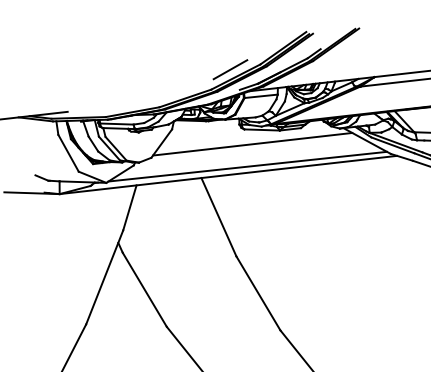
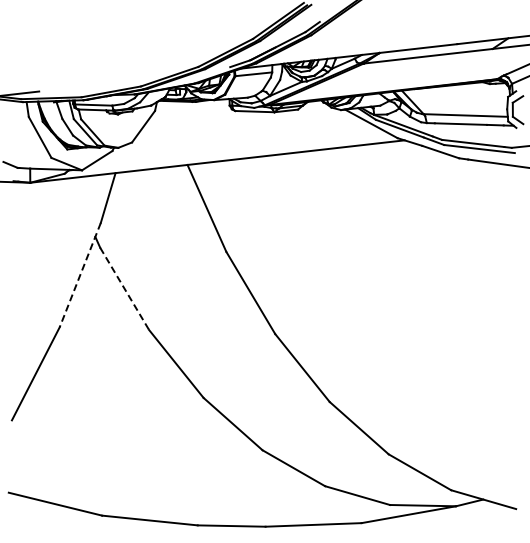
line: (230, 69) -> (219, 44), removed
line: (251, 144) -> (243, 127), removed
line: (247, 165) -> (238, 151), removed
line: (104, 277) -> (80, 275), solid -> dashed
line: (144, 289) -> (124, 288), solid -> dashed

